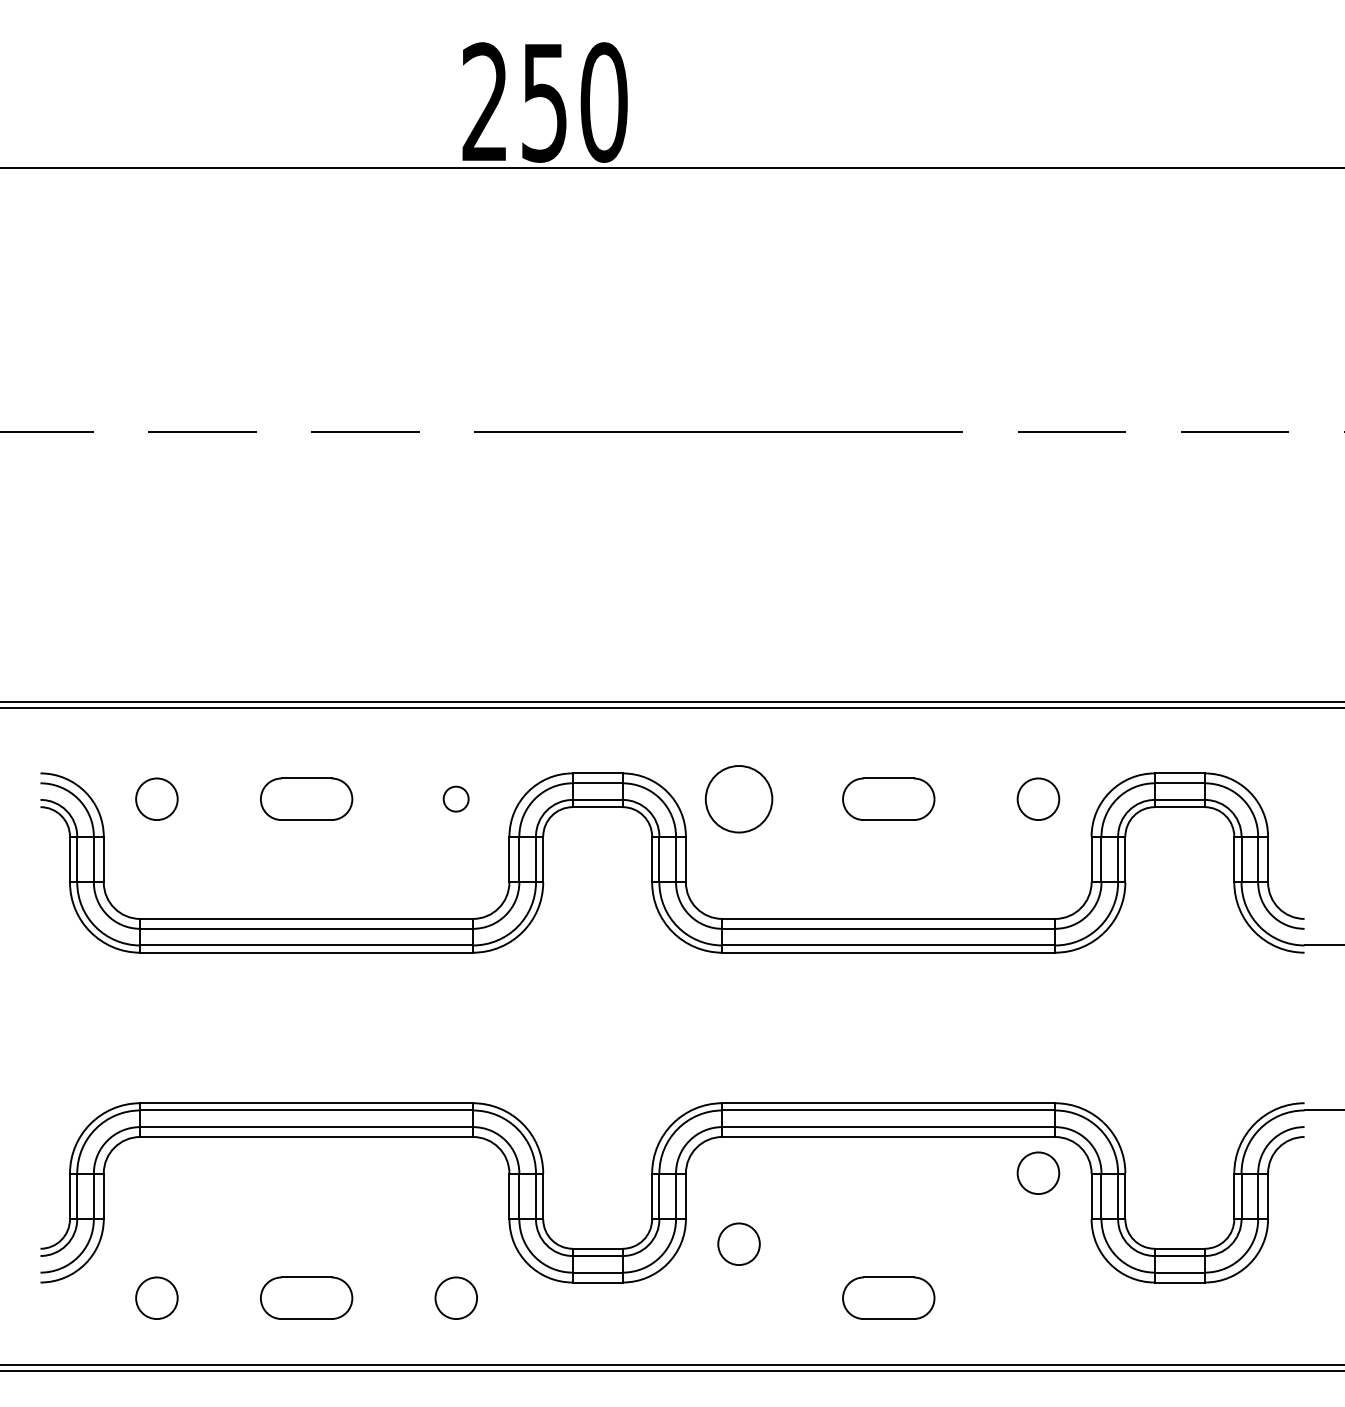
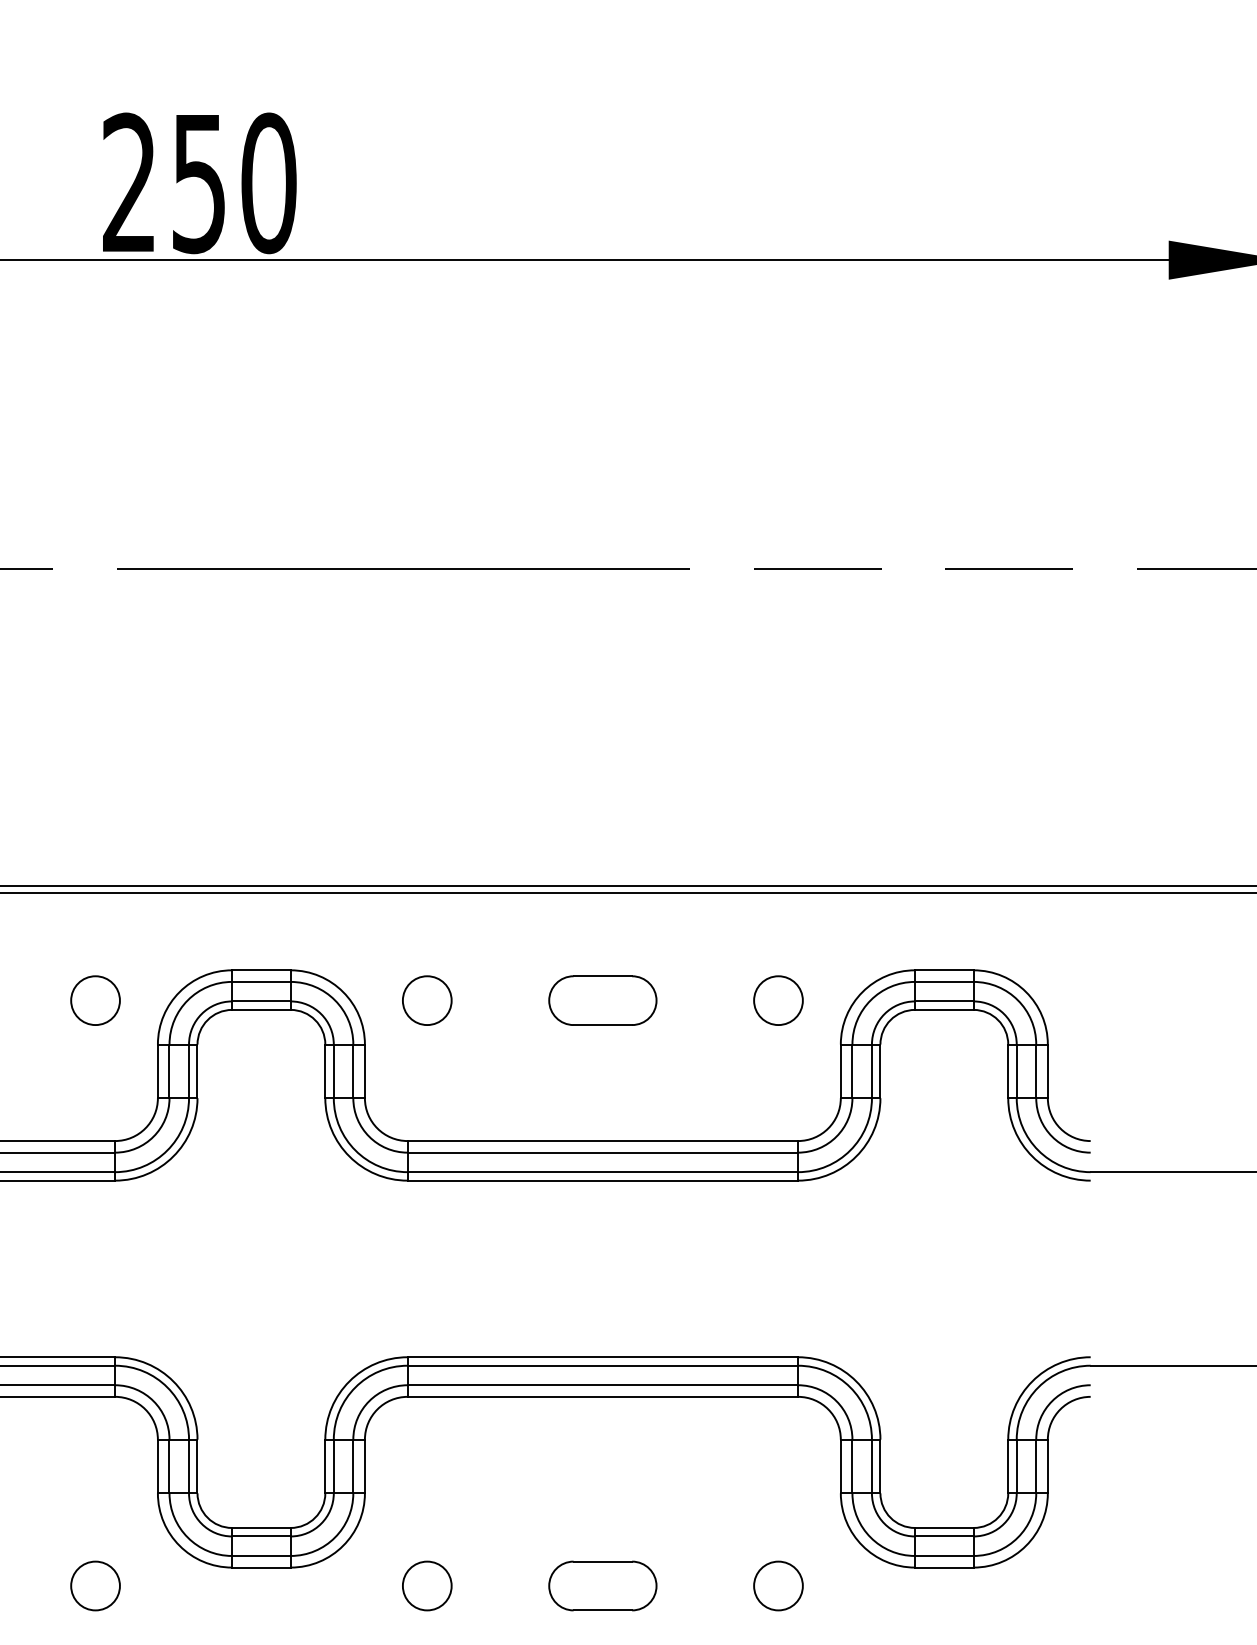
circle: (455, 798) -> (94, 999), size x1.67
circle: (738, 799) -> (426, 1000), size x0.62
circle: (1038, 1172) -> (778, 1585), moved
circle: (738, 1243) -> (426, 1585), moved

